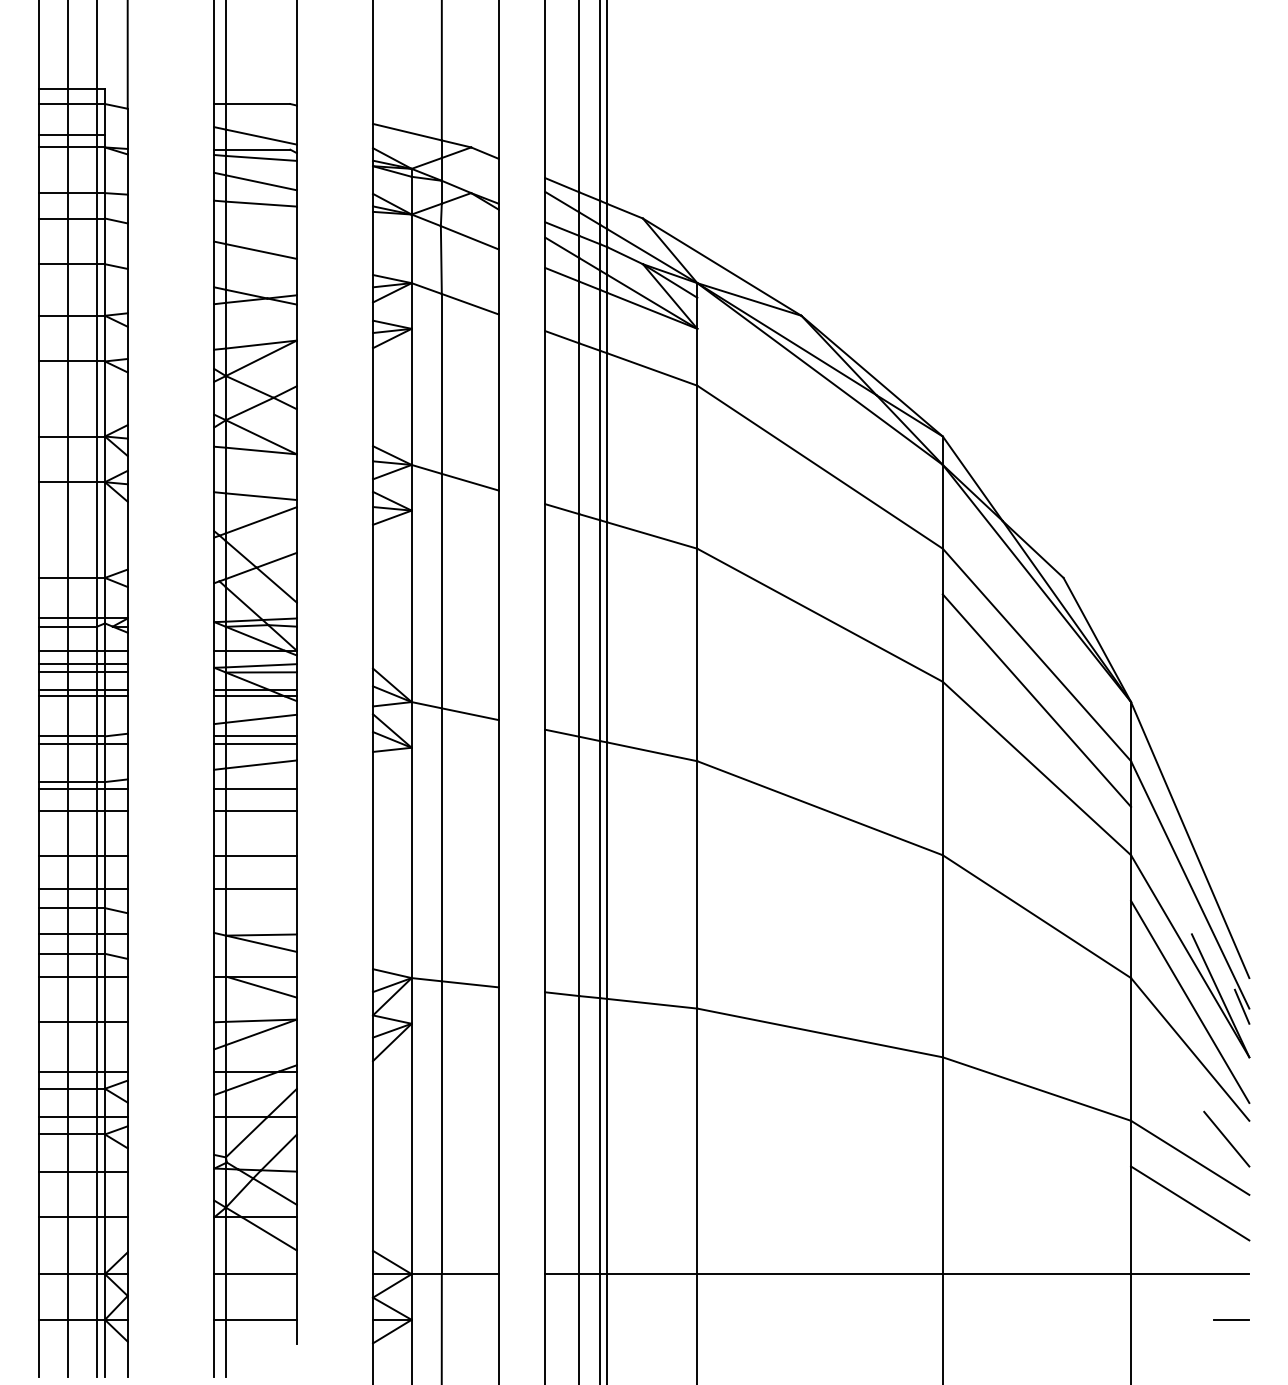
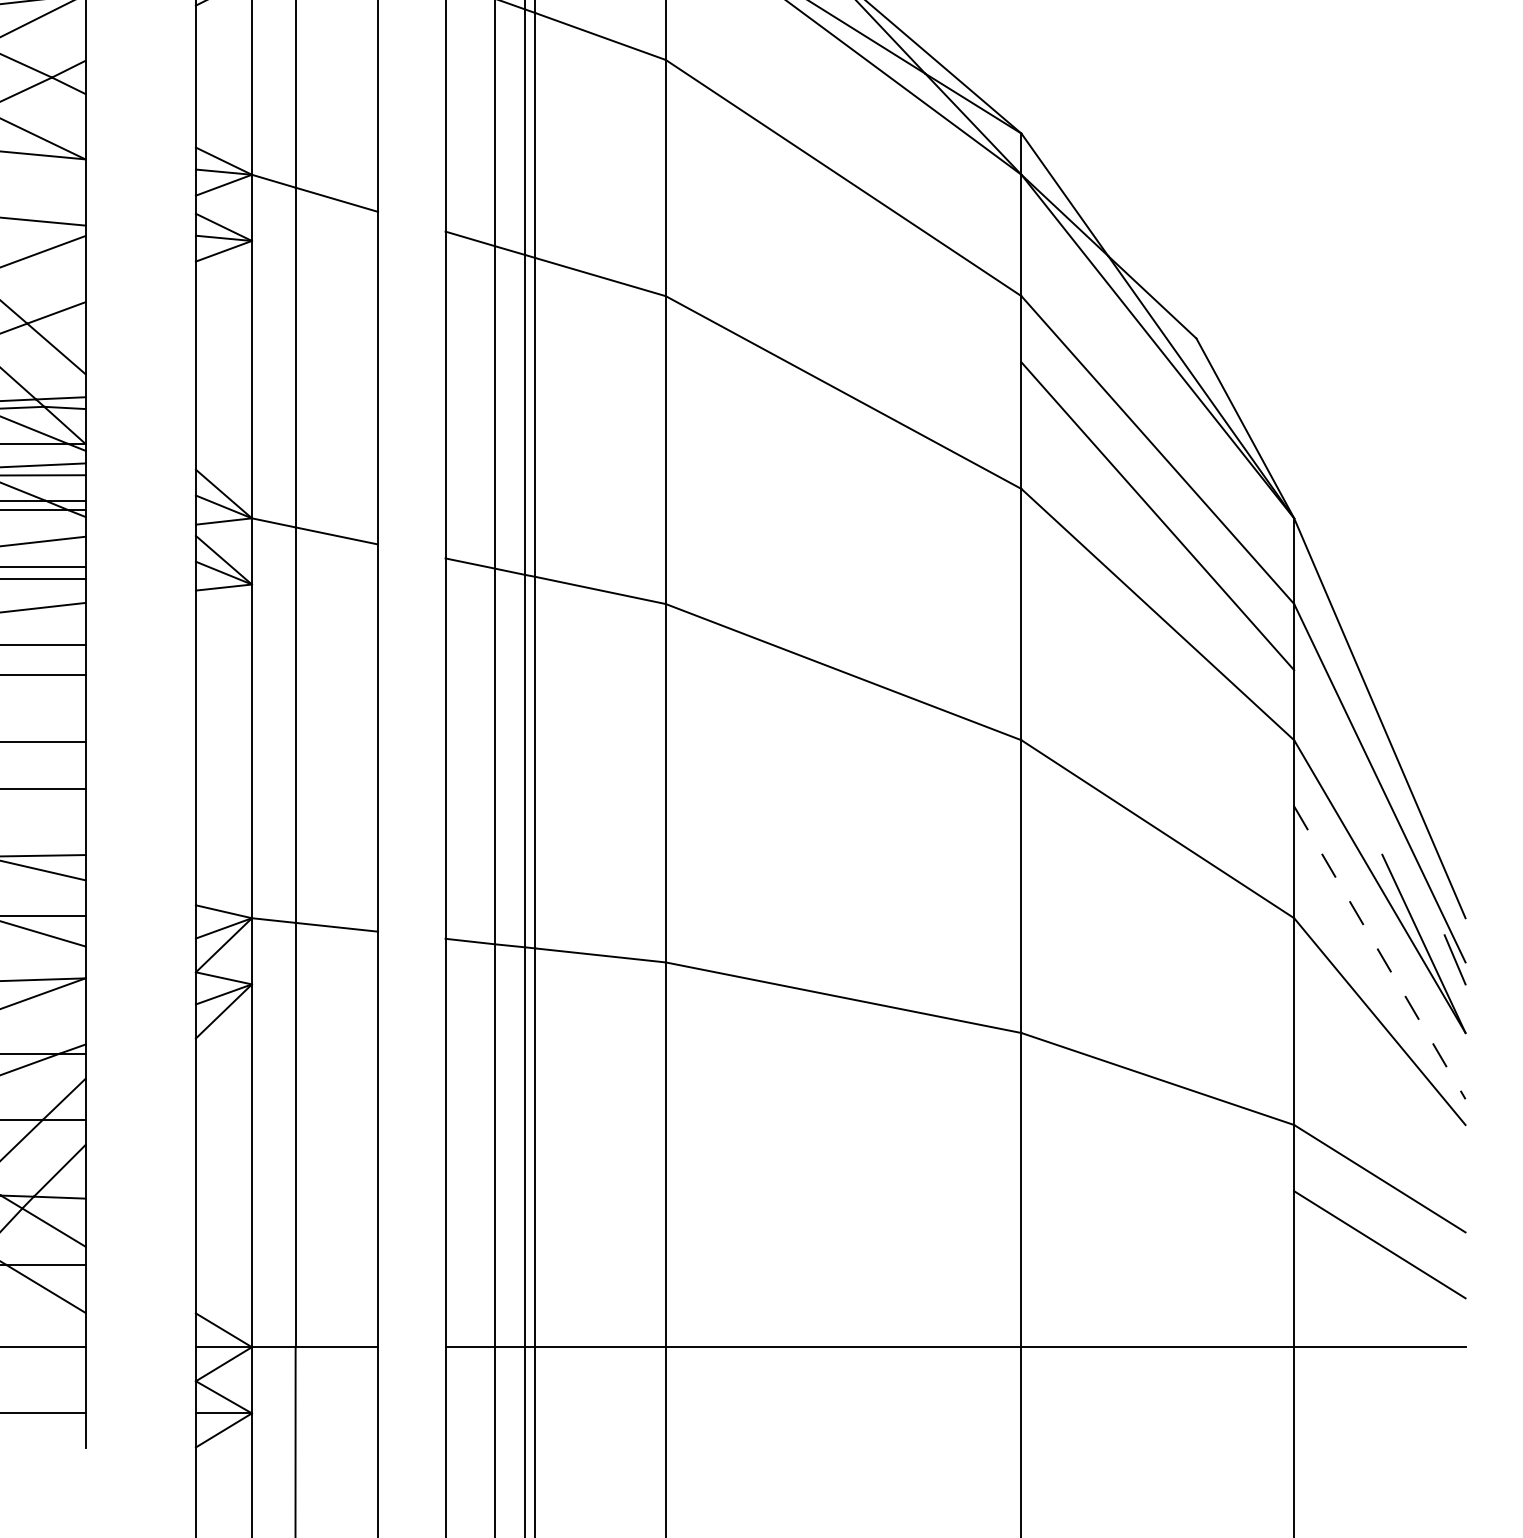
line: (1190, 1002) -> (1380, 953), solid -> dashed
line: (1226, 1138) -> (1432, 1150), removed
line: (1231, 1319) -> (1439, 1412), removed

